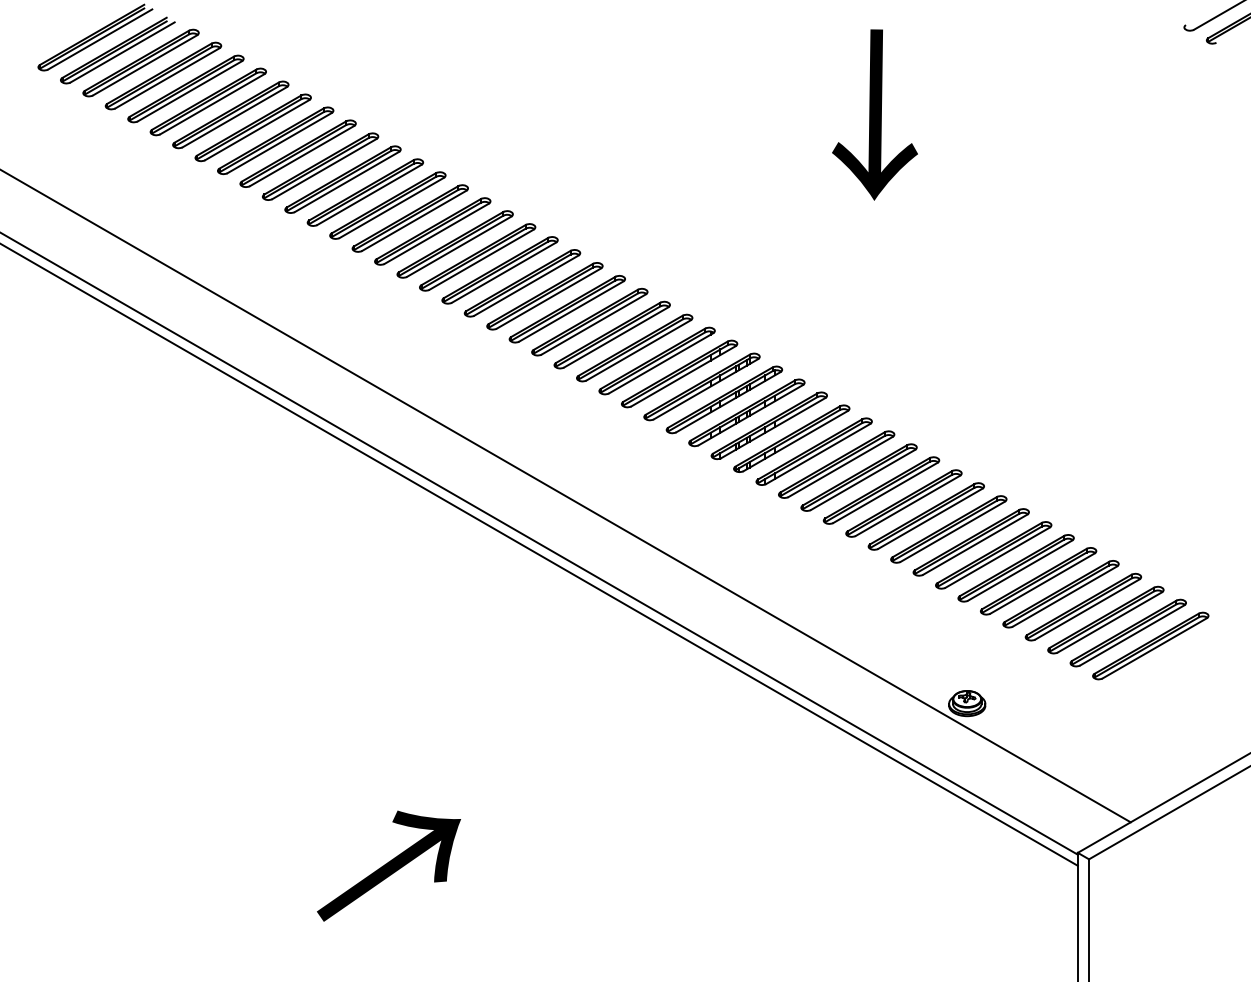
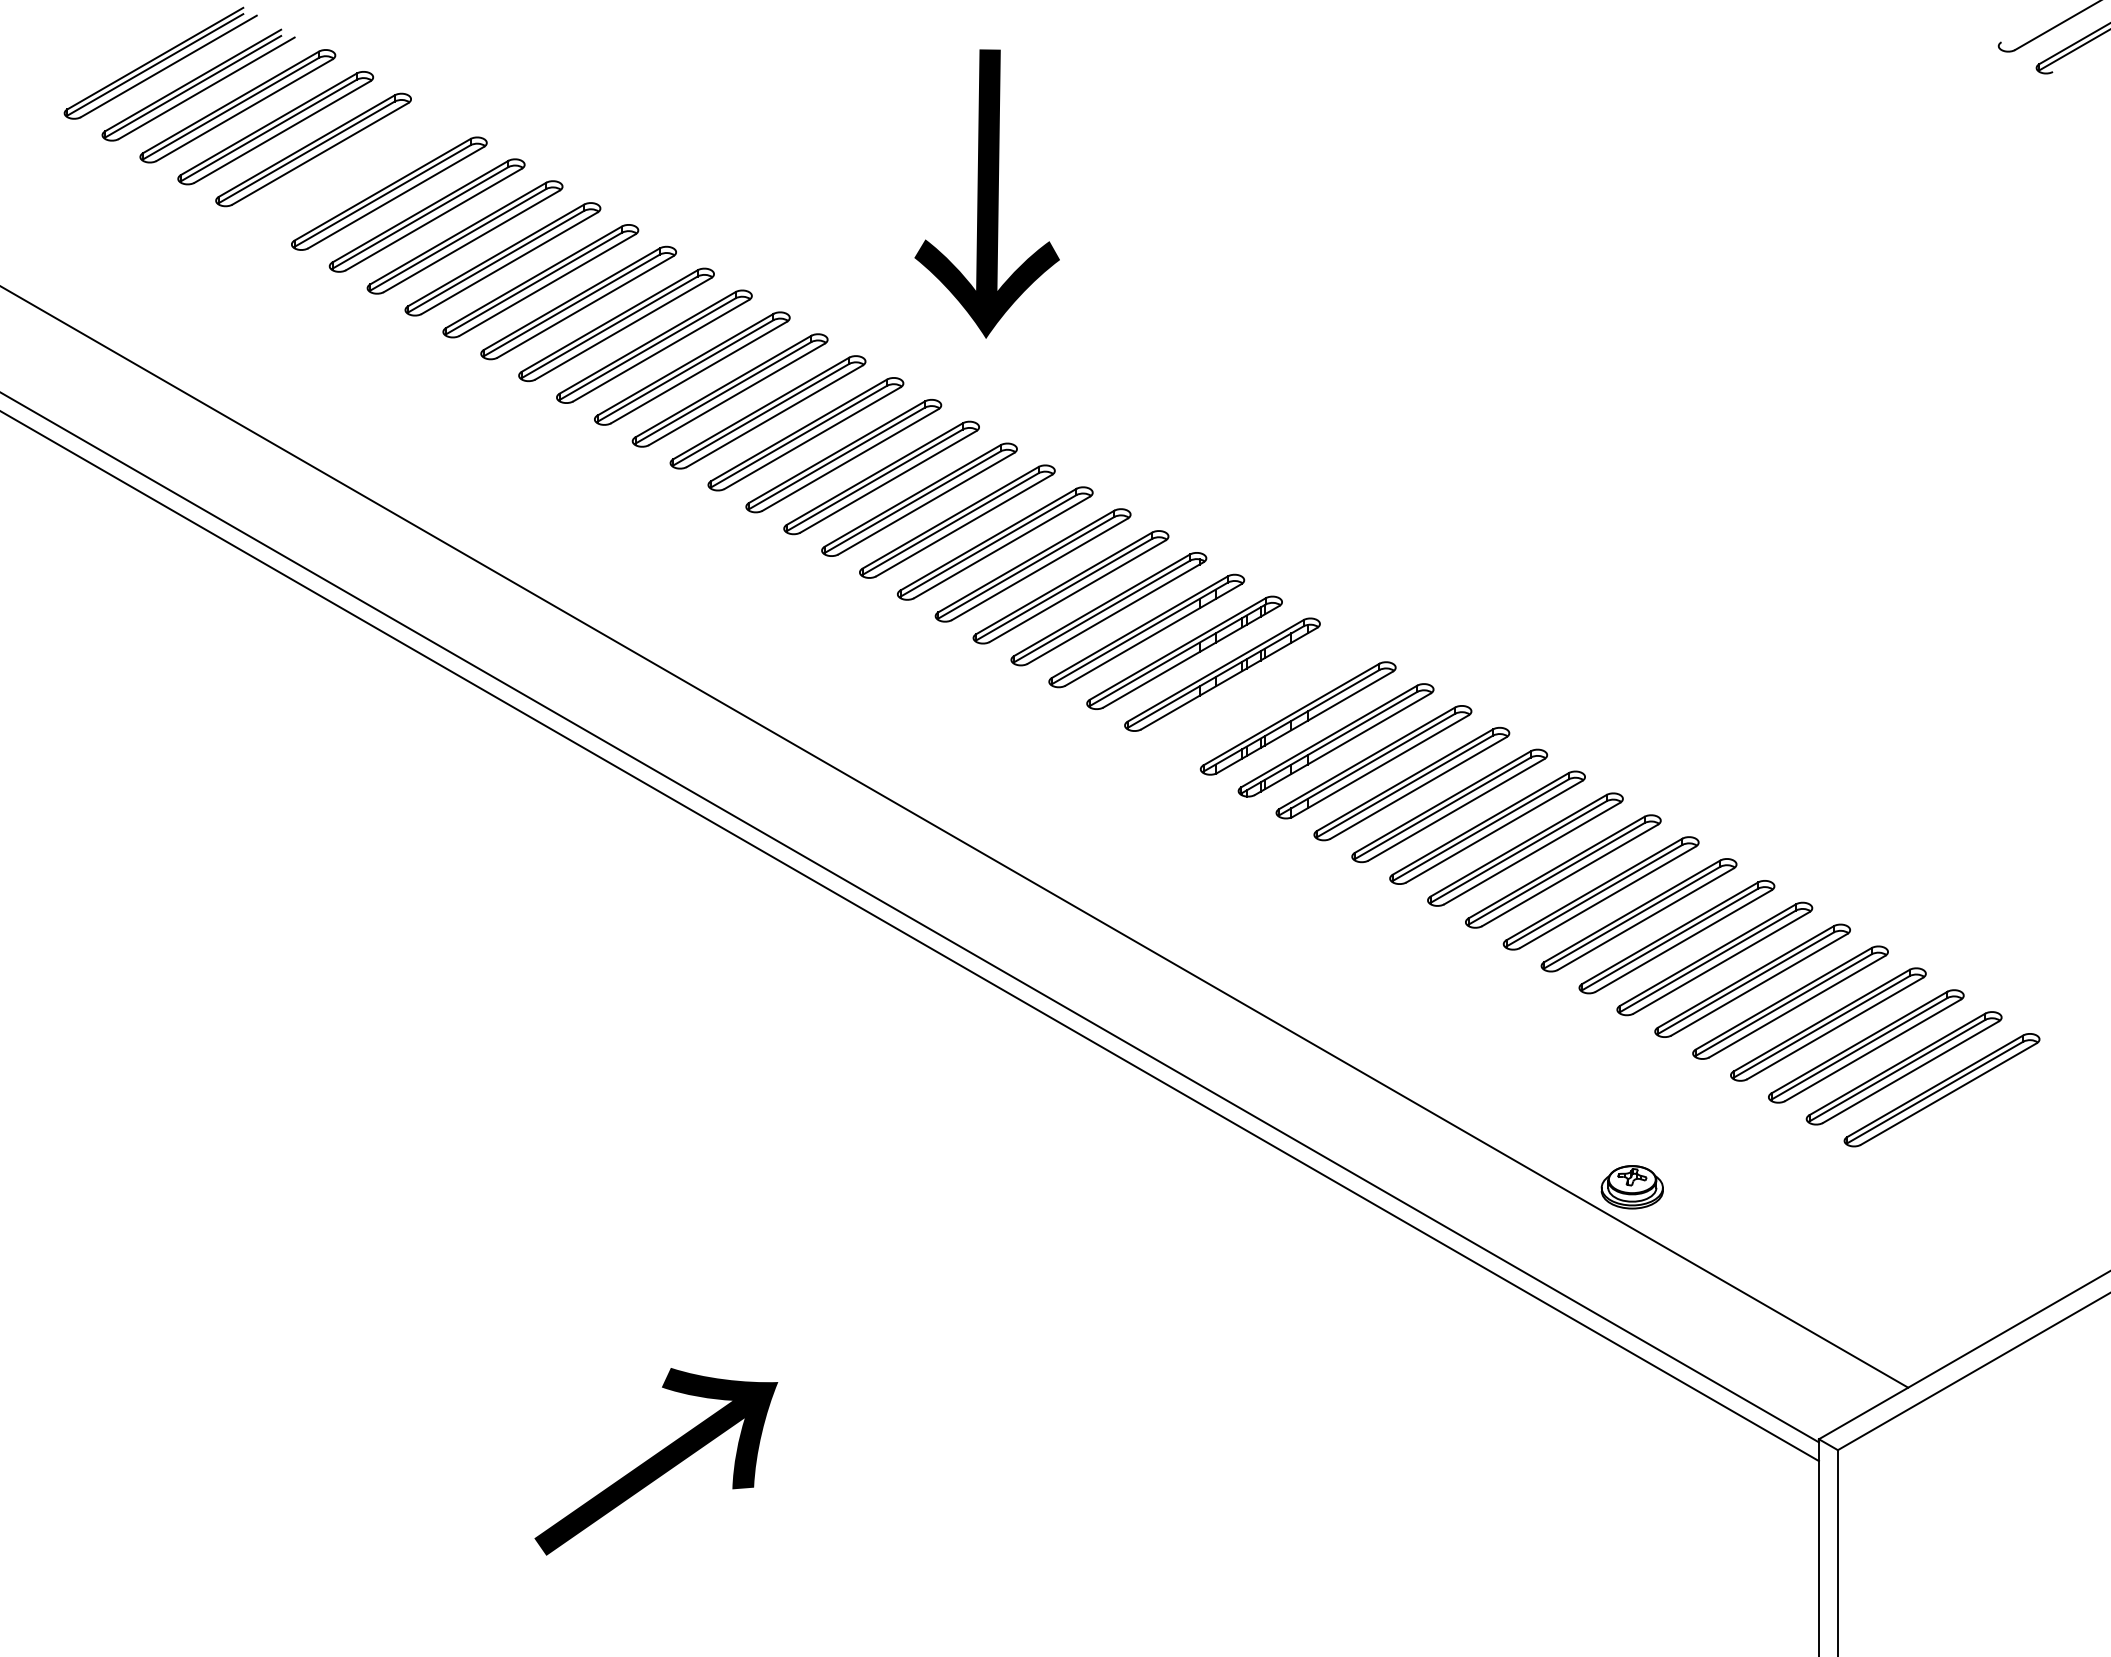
part: (207, 101) -> (349, 171), removed
text: (874, 114) -> (986, 193), moved
part: (746, 412) -> (1259, 696), removed

